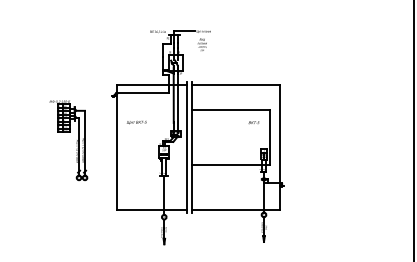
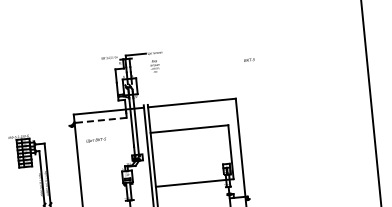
line: (143, 93) -> (101, 120), solid -> dashed
text: (136, 122) -> (96, 140), moved
text: (253, 122) -> (248, 59), moved

